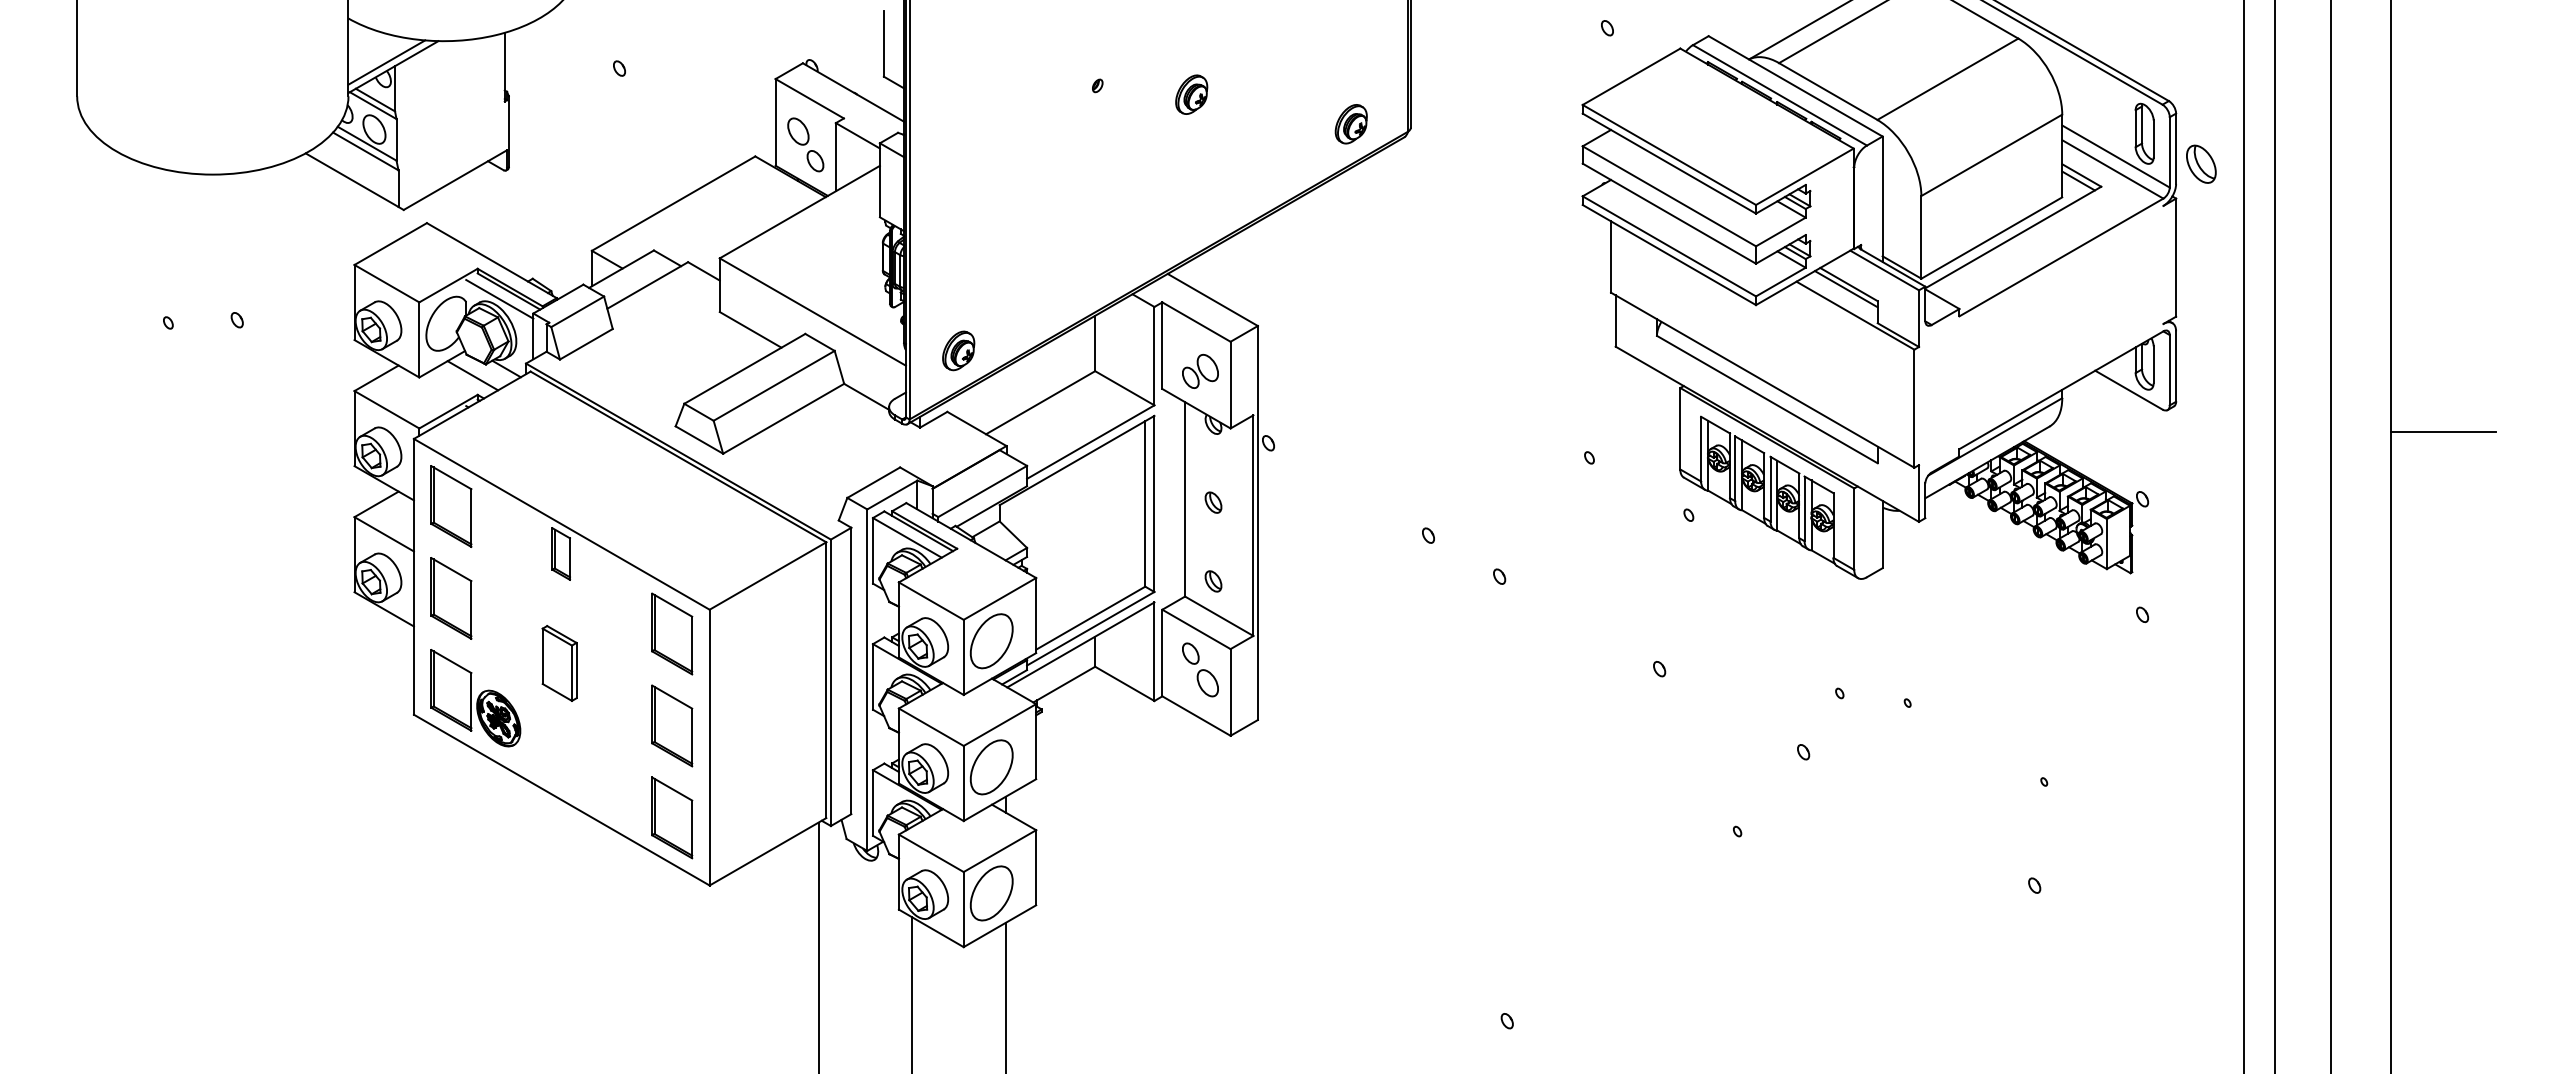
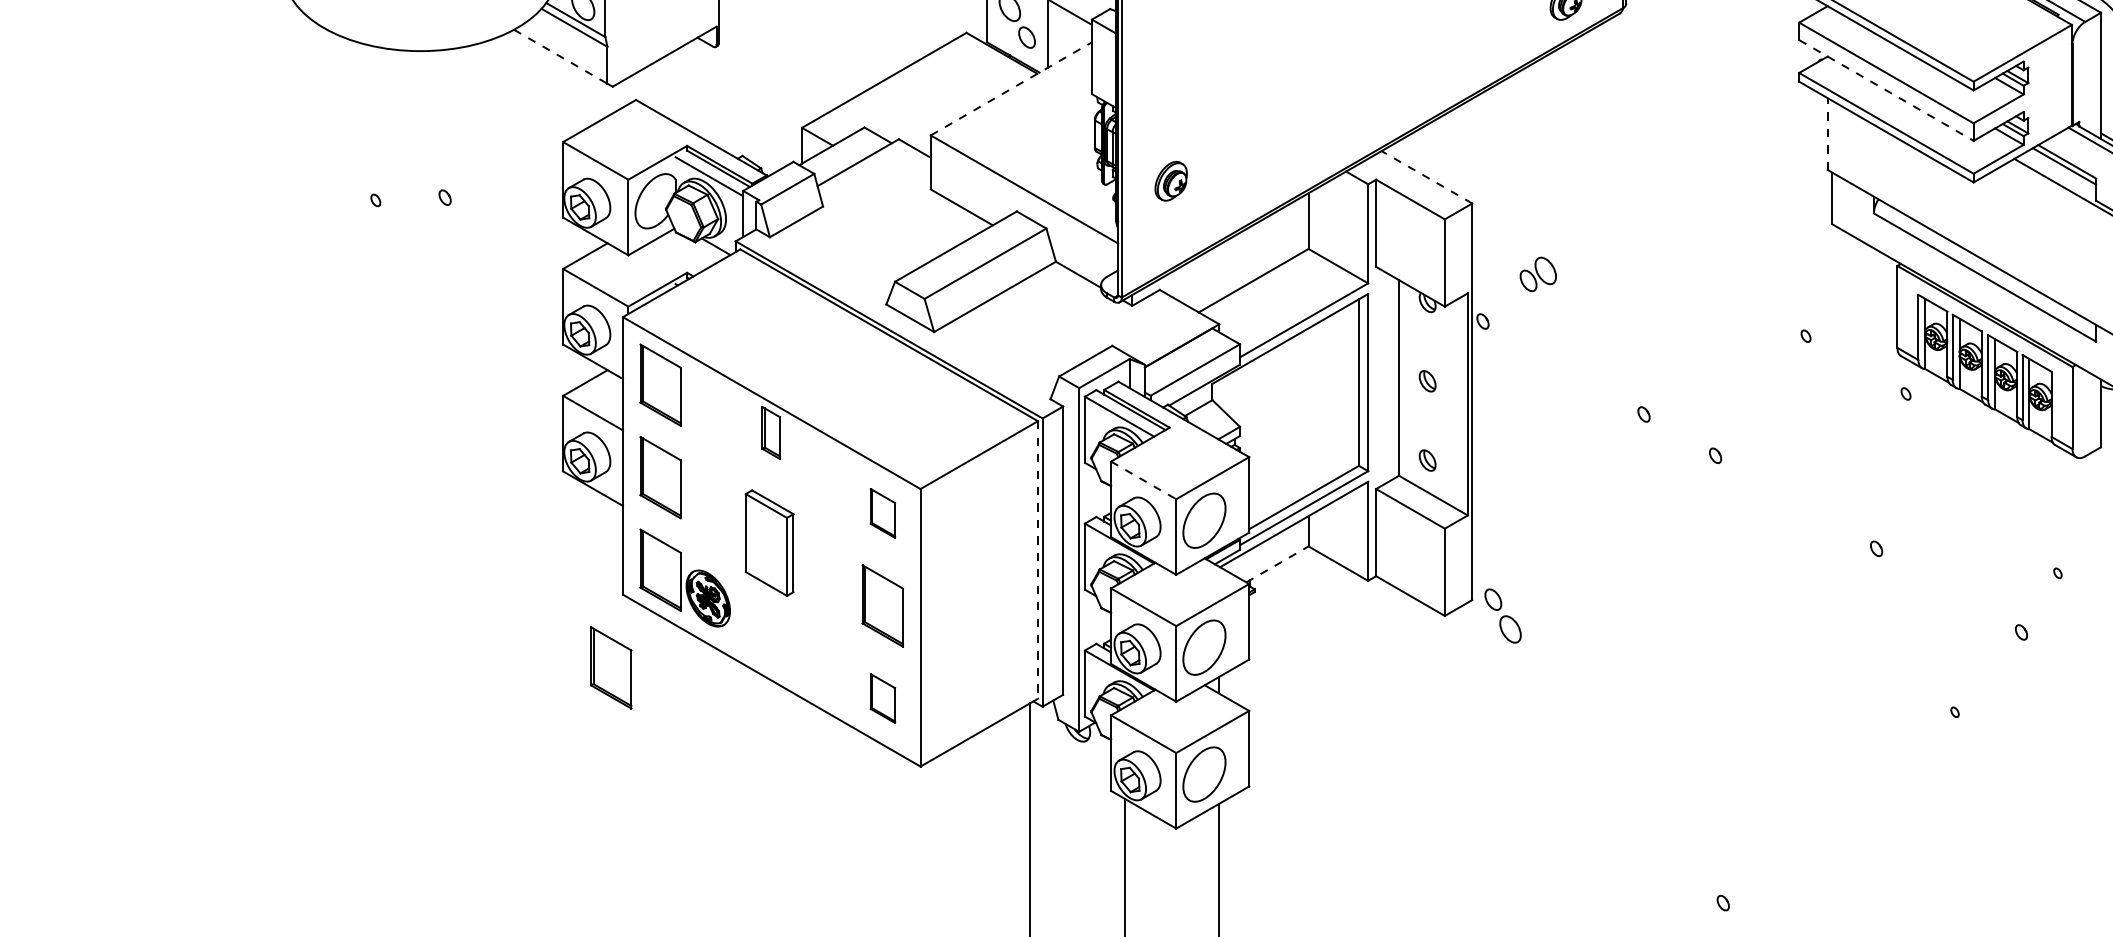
line: (352, 180) -> (561, 57), solid -> dashed
line: (800, 211) -> (1011, 88), solid -> dashed
line: (1669, 213) -> (1886, 90), solid -> dashed
line: (1610, 257) -> (1827, 134), solid -> dashed
line: (1212, 299) -> (1426, 176), solid -> dashed
part: (958, 350) -> (1170, 180), moved
part: (1200, 370) -> (1538, 273), moved
line: (472, 375) -> (681, 253), removed
line: (931, 601) -> (1143, 480), solid -> dashed
part: (672, 633) -> (883, 512), size x0.6
part: (559, 663) -> (769, 543), size x1.4
part: (1200, 669) -> (1503, 615), moved
line: (826, 680) -> (1038, 560), solid -> dashed
line: (1064, 684) -> (1277, 564), solid -> dashed
part: (402, 787) -> (611, 667), added
part: (672, 817) -> (883, 698), size x0.6

